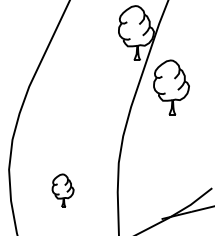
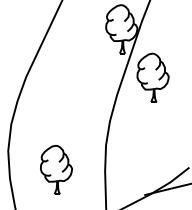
part: (62, 190) -> (55, 169), size x1.67

